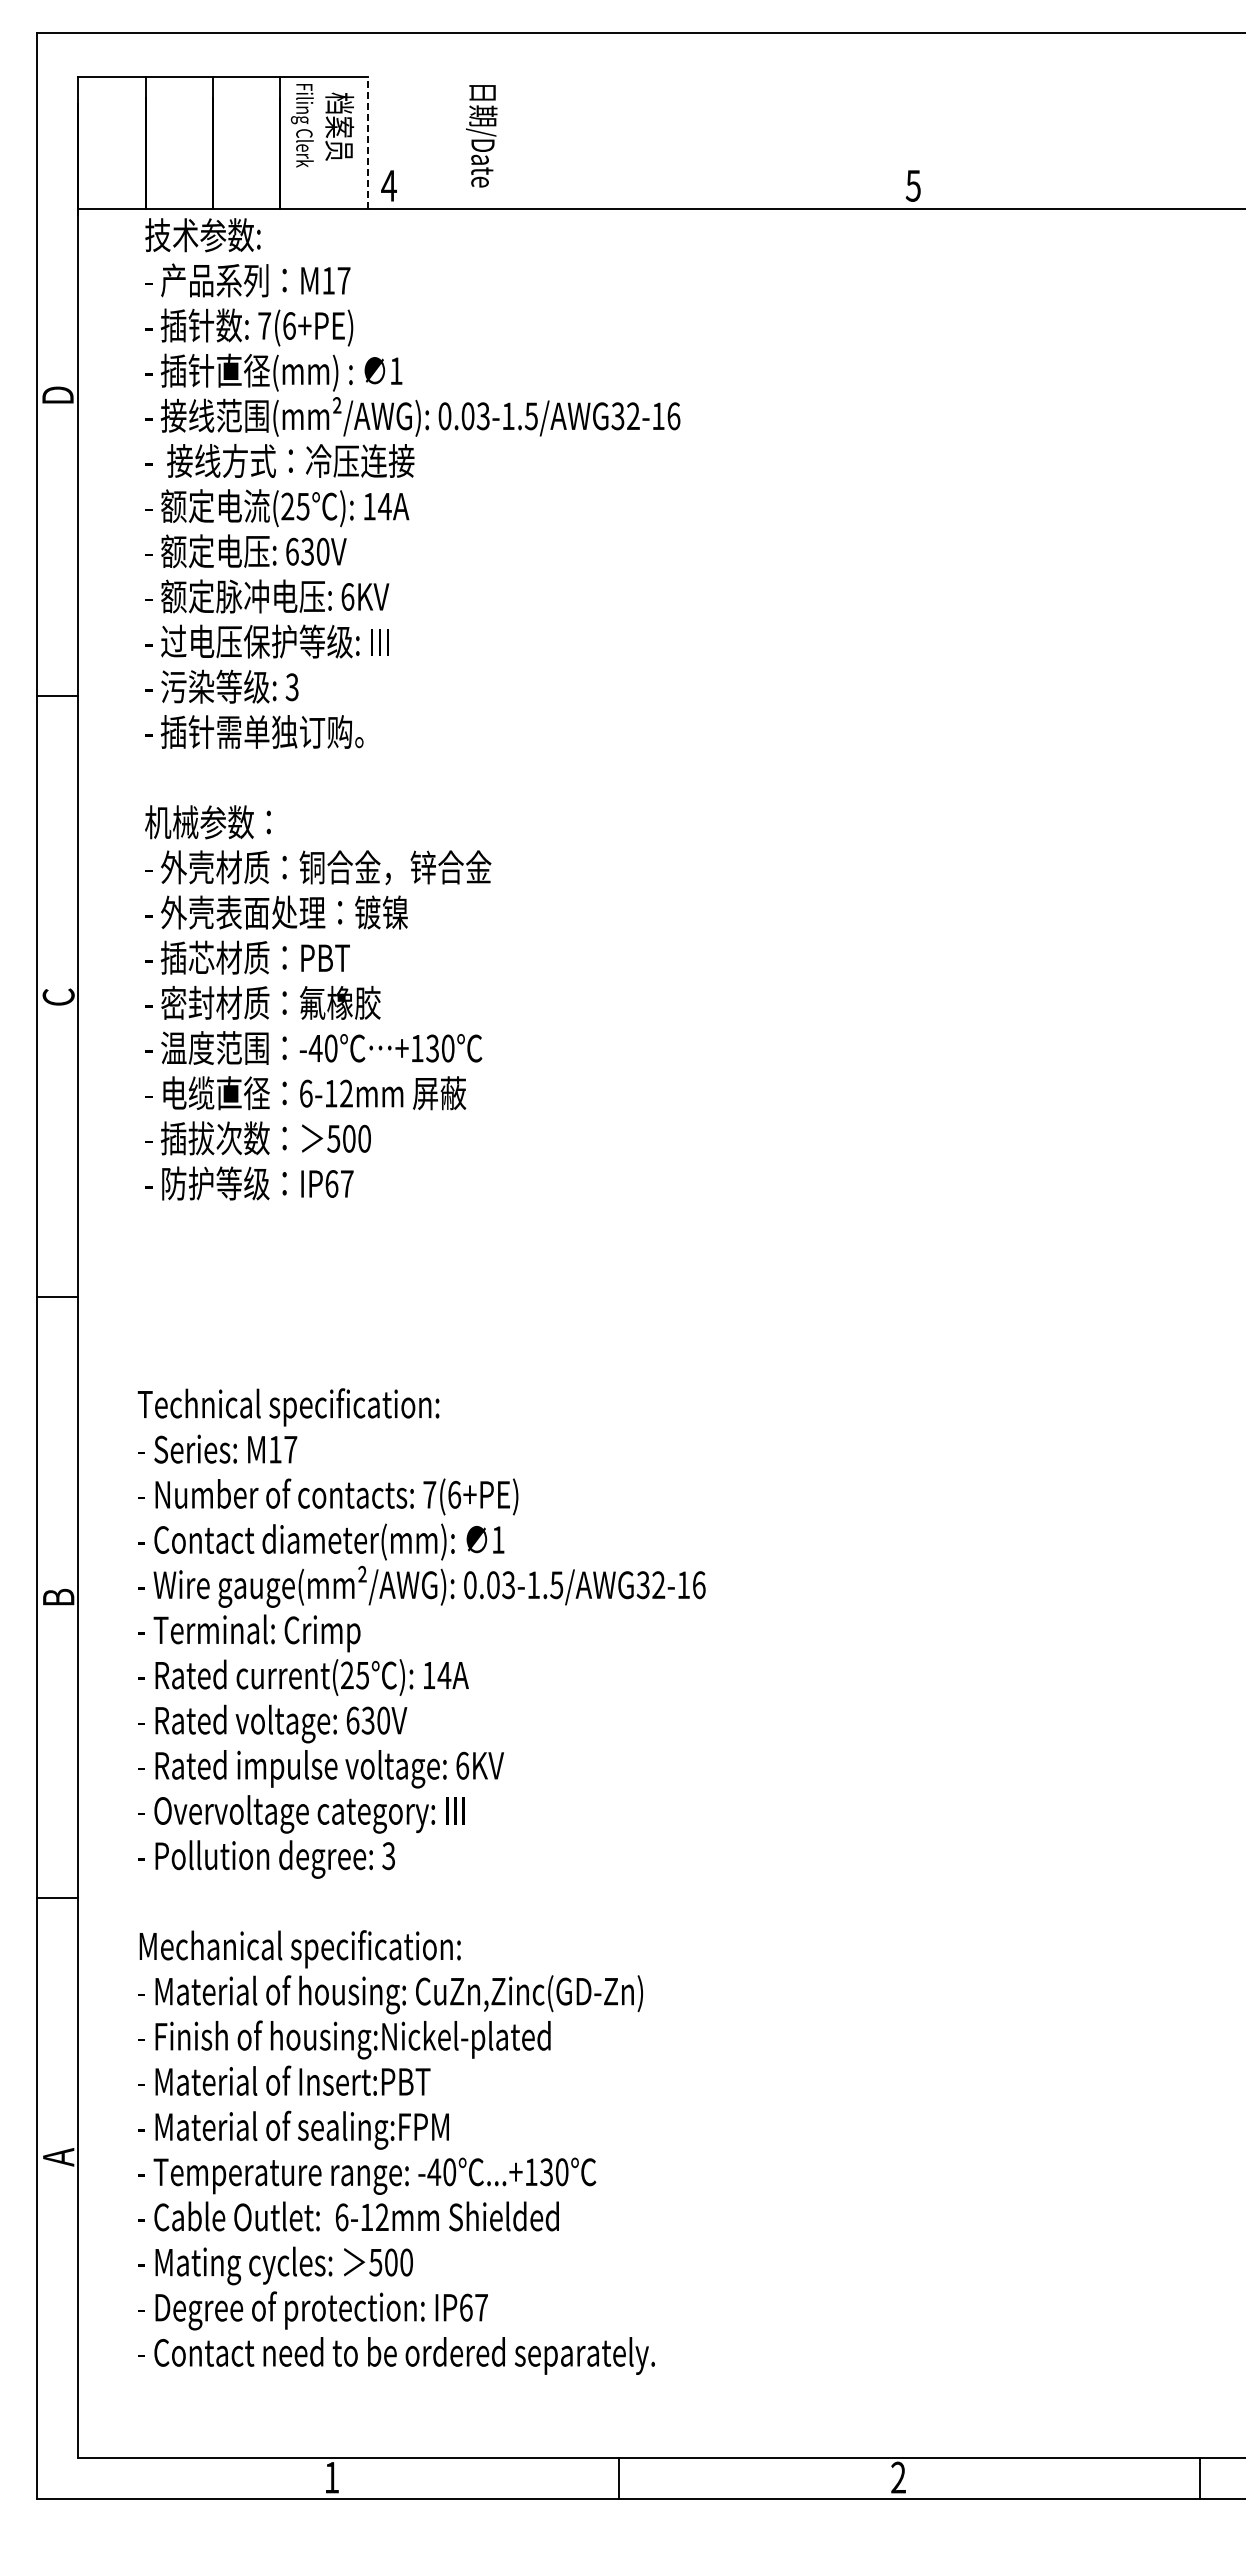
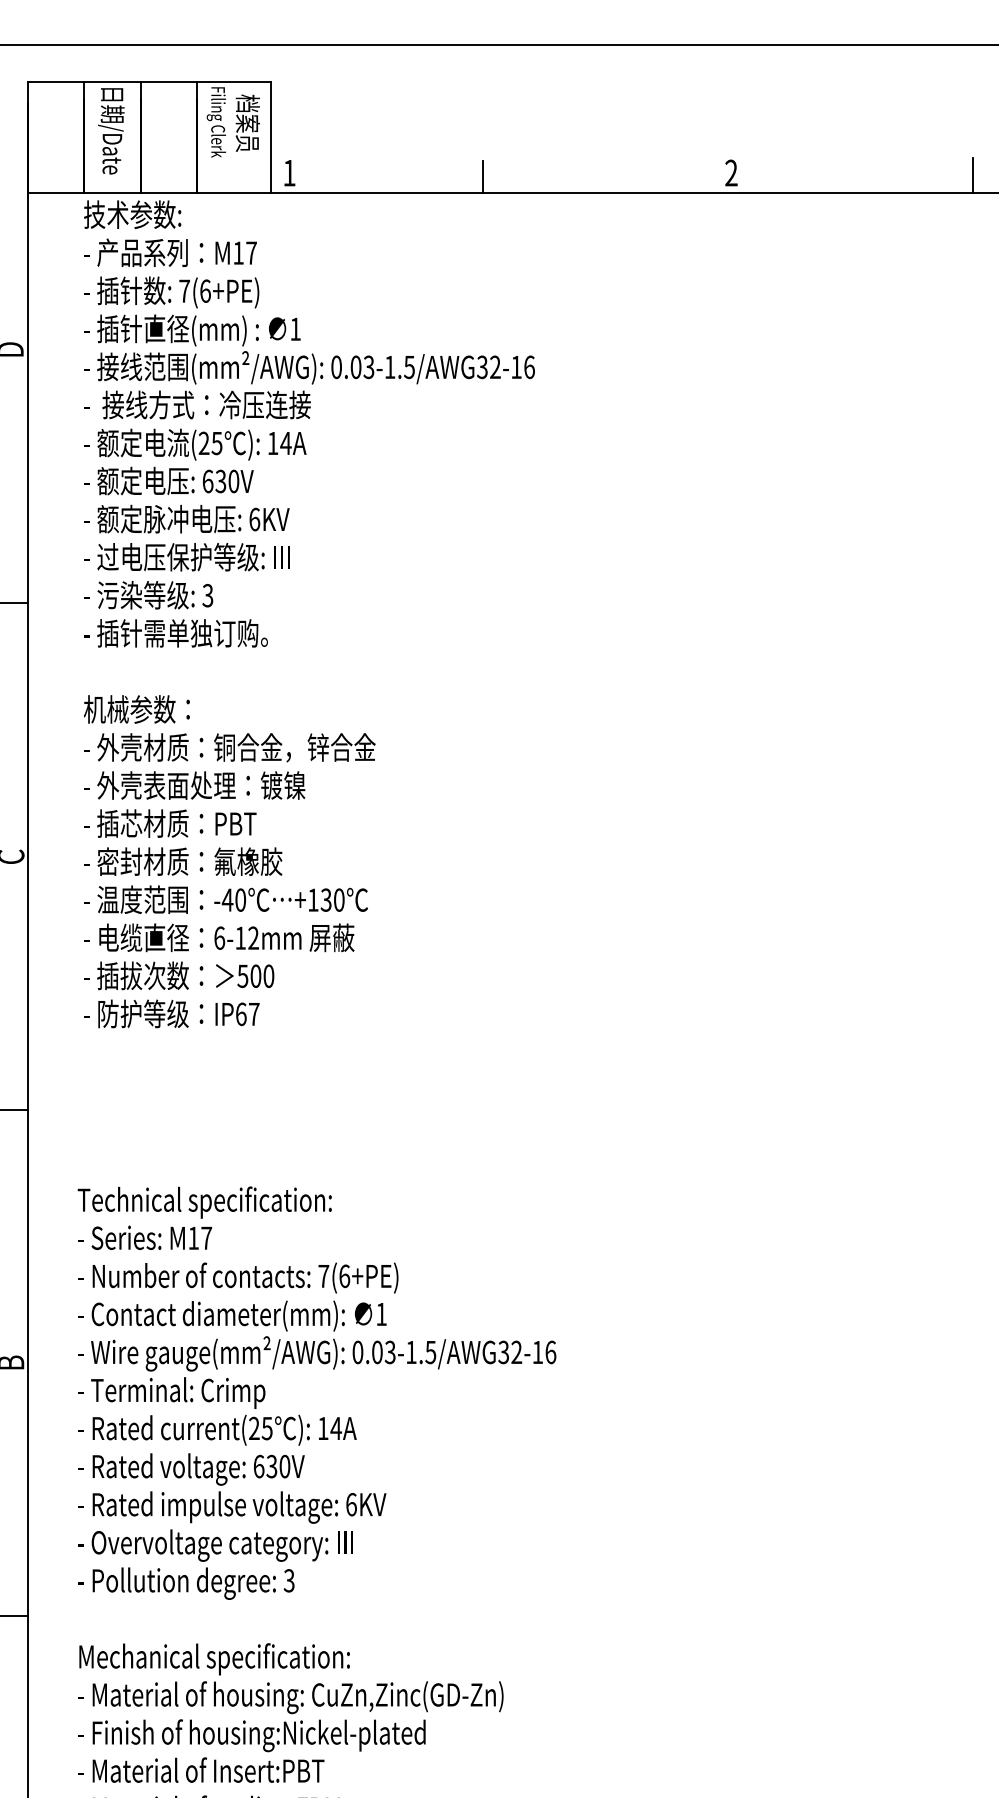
text: (481, 136) -> (111, 131), moved
line: (367, 142) -> (271, 136), dashed -> solid
text: (388, 185) -> (289, 172), 4 -> 1
text: (912, 185) -> (730, 172), 5 -> 2
line: (1200, 188) -> (973, 175), added
line: (618, 190) -> (482, 177), added

